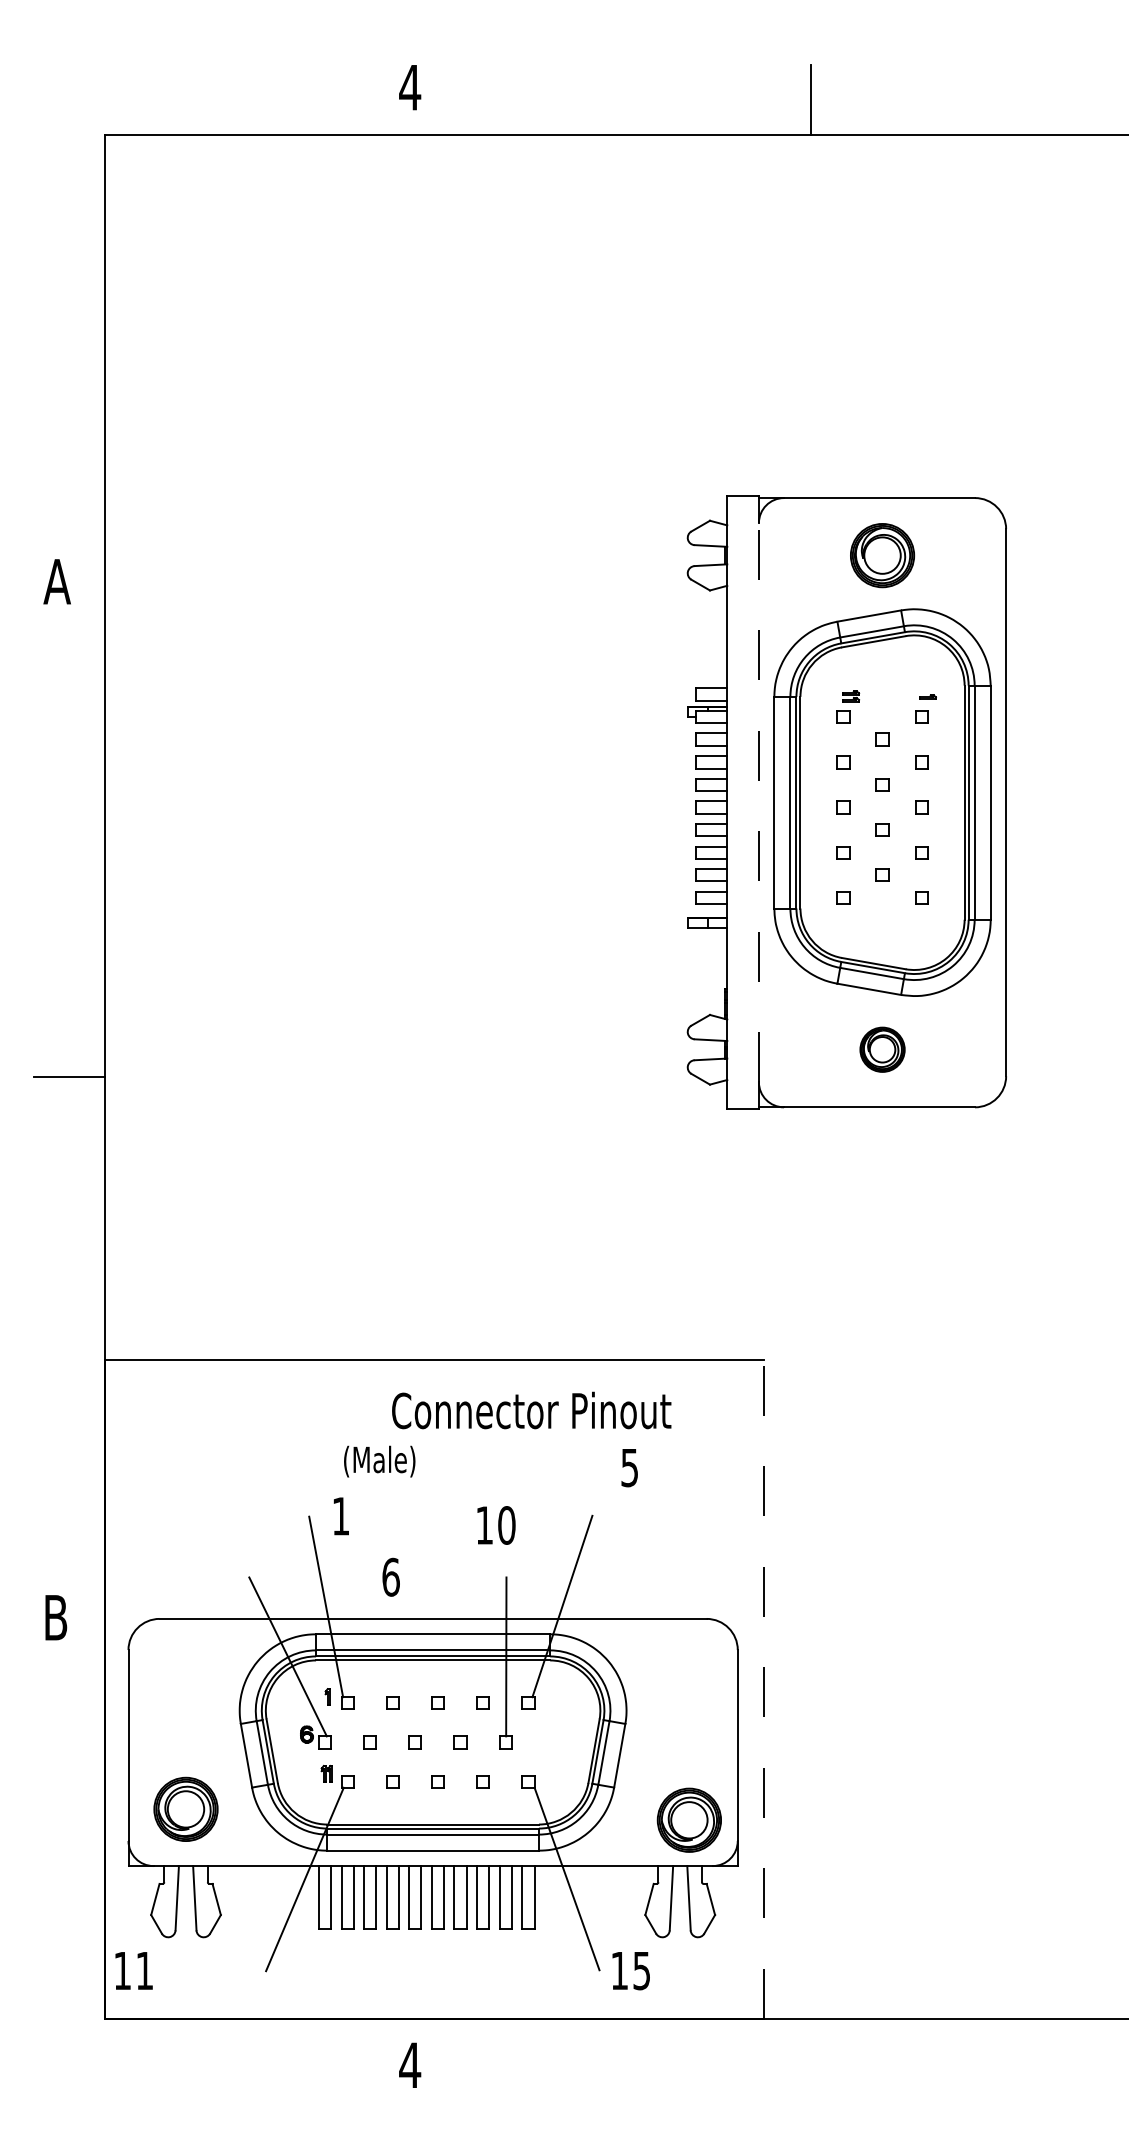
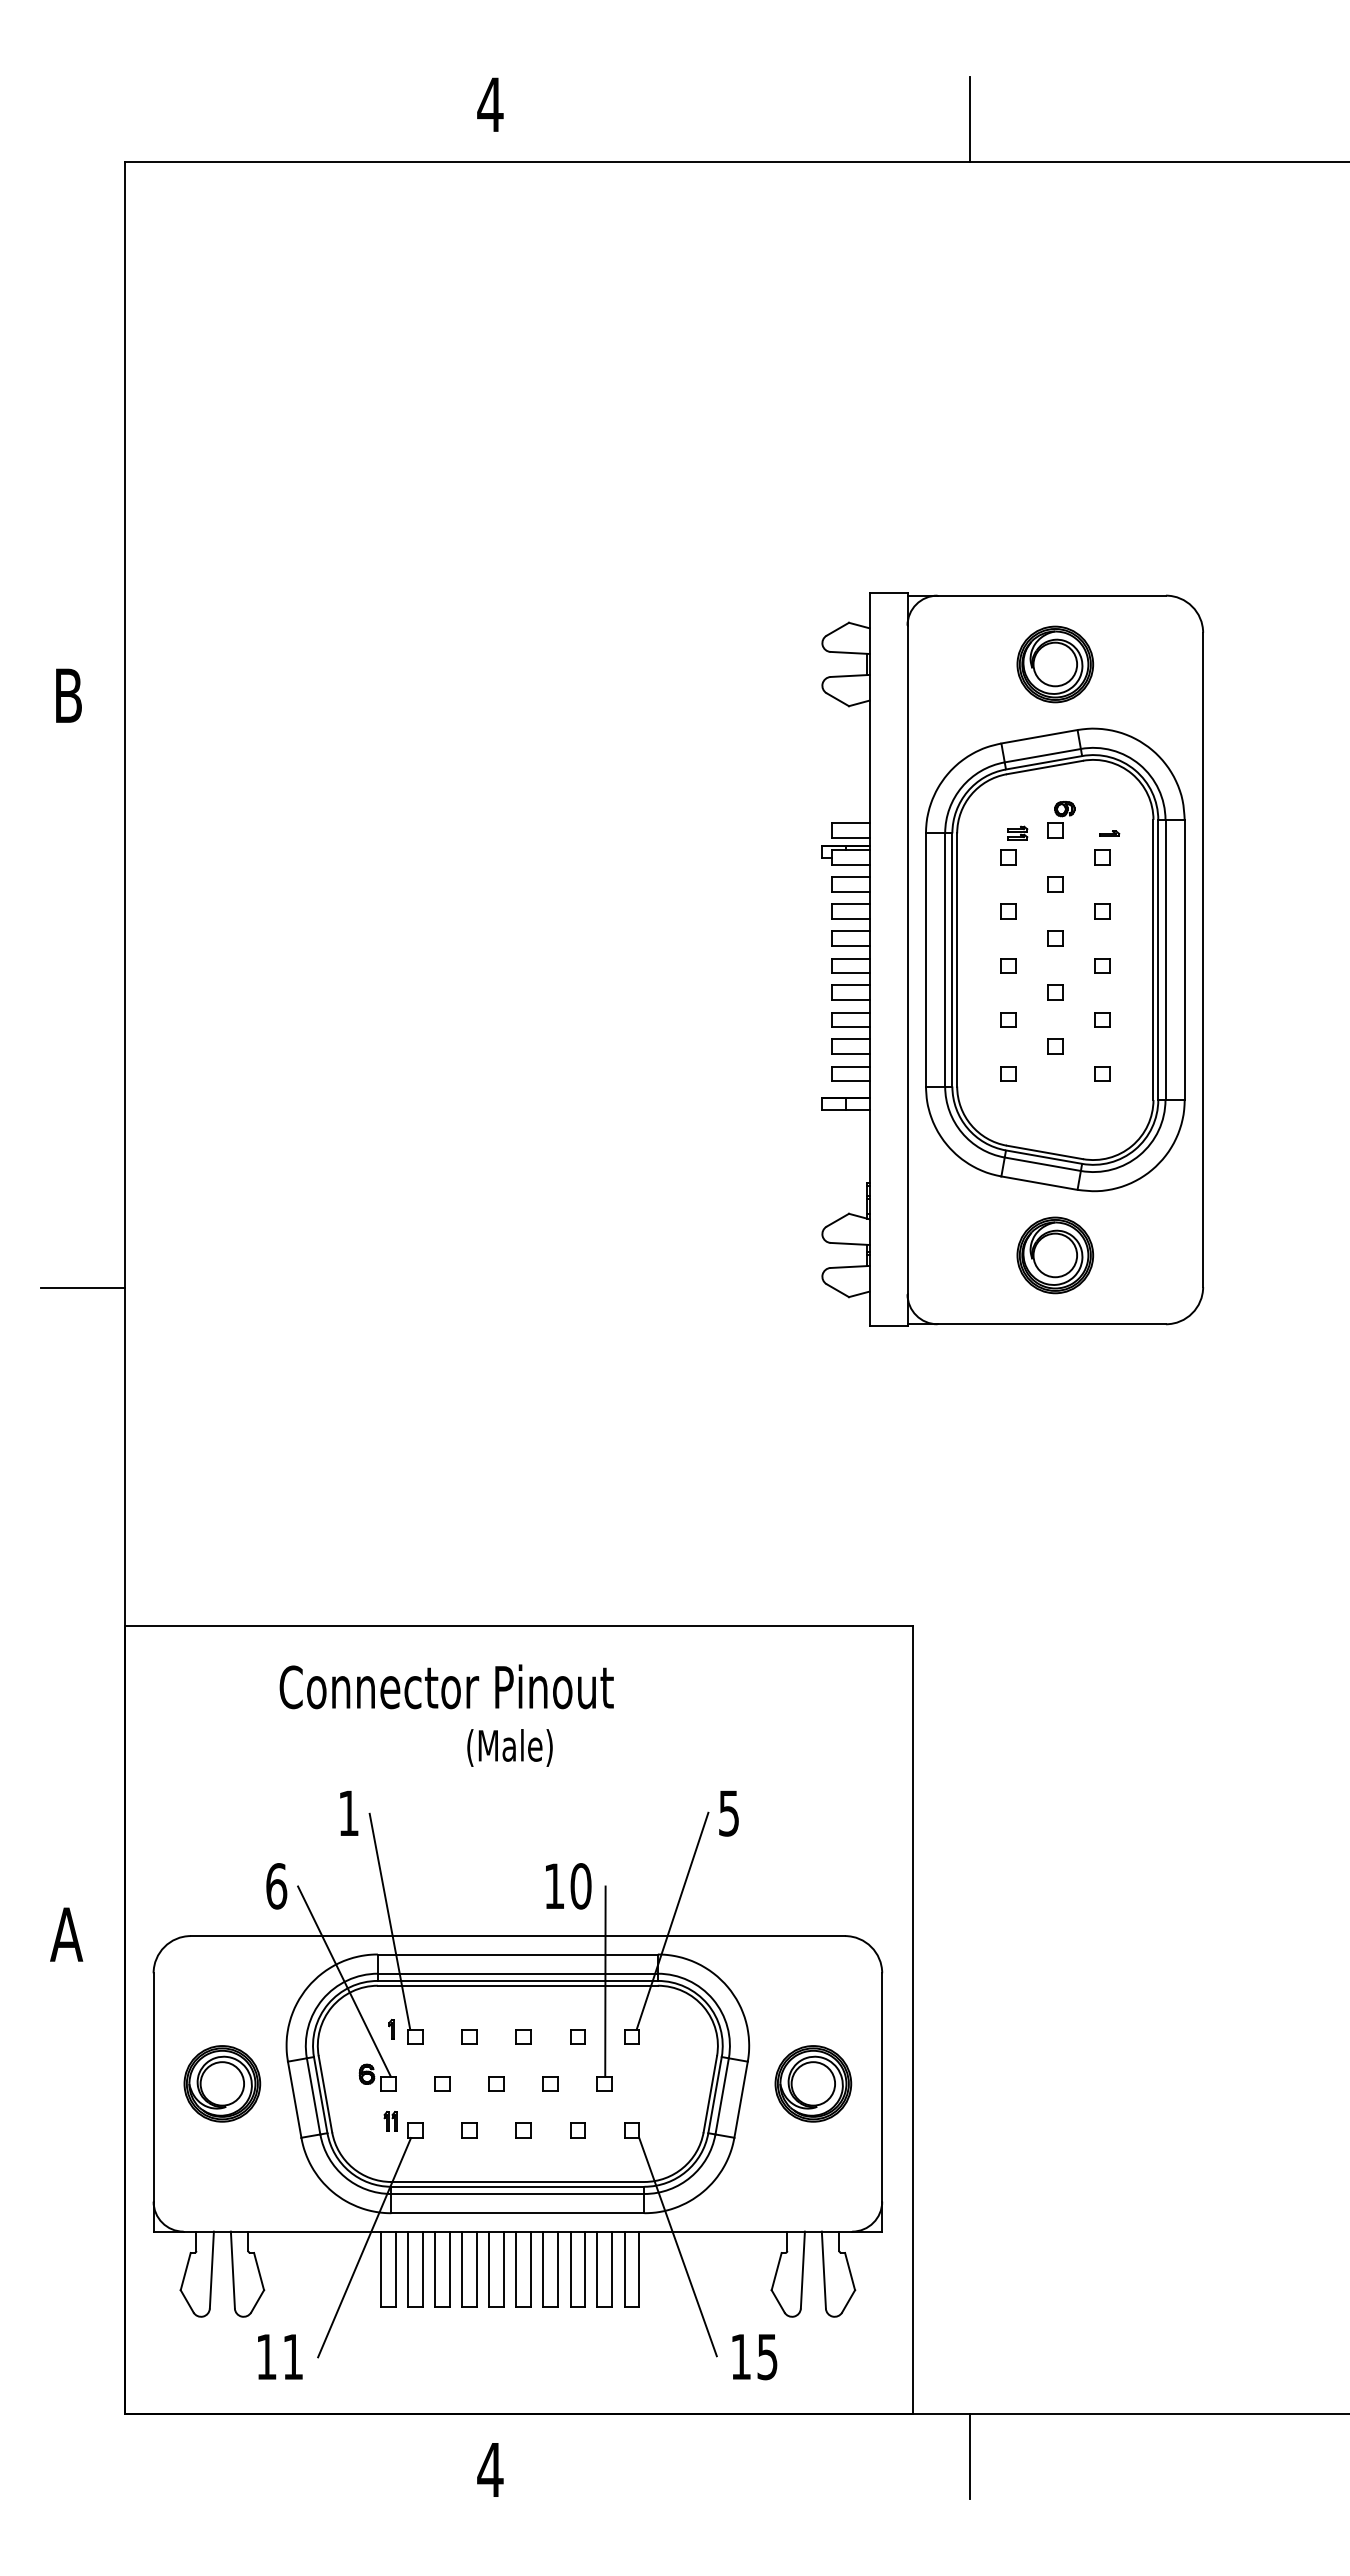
text: (56, 581) -> (67, 695), A -> B
part: (887, 685) -> (1061, 819), added
line: (758, 802) -> (907, 959), dashed -> solid
part: (882, 1049) -> (1055, 1255), size x1.43
text: (531, 1410) -> (446, 1686), moved
text: (379, 1461) -> (509, 1747), moved
text: (629, 1467) -> (728, 1813), moved
text: (341, 1516) -> (349, 1813), moved
text: (496, 1525) -> (568, 1886), moved
text: (390, 1577) -> (276, 1886), moved
text: (55, 1617) -> (66, 1934), B -> A
line: (763, 1688) -> (913, 2019), dashed -> solid
part: (186, 1809) -> (222, 2083), moved
part: (689, 1819) -> (813, 2083), moved
text: (134, 1970) -> (280, 2356), moved
line: (810, 2054) -> (969, 2456), added

